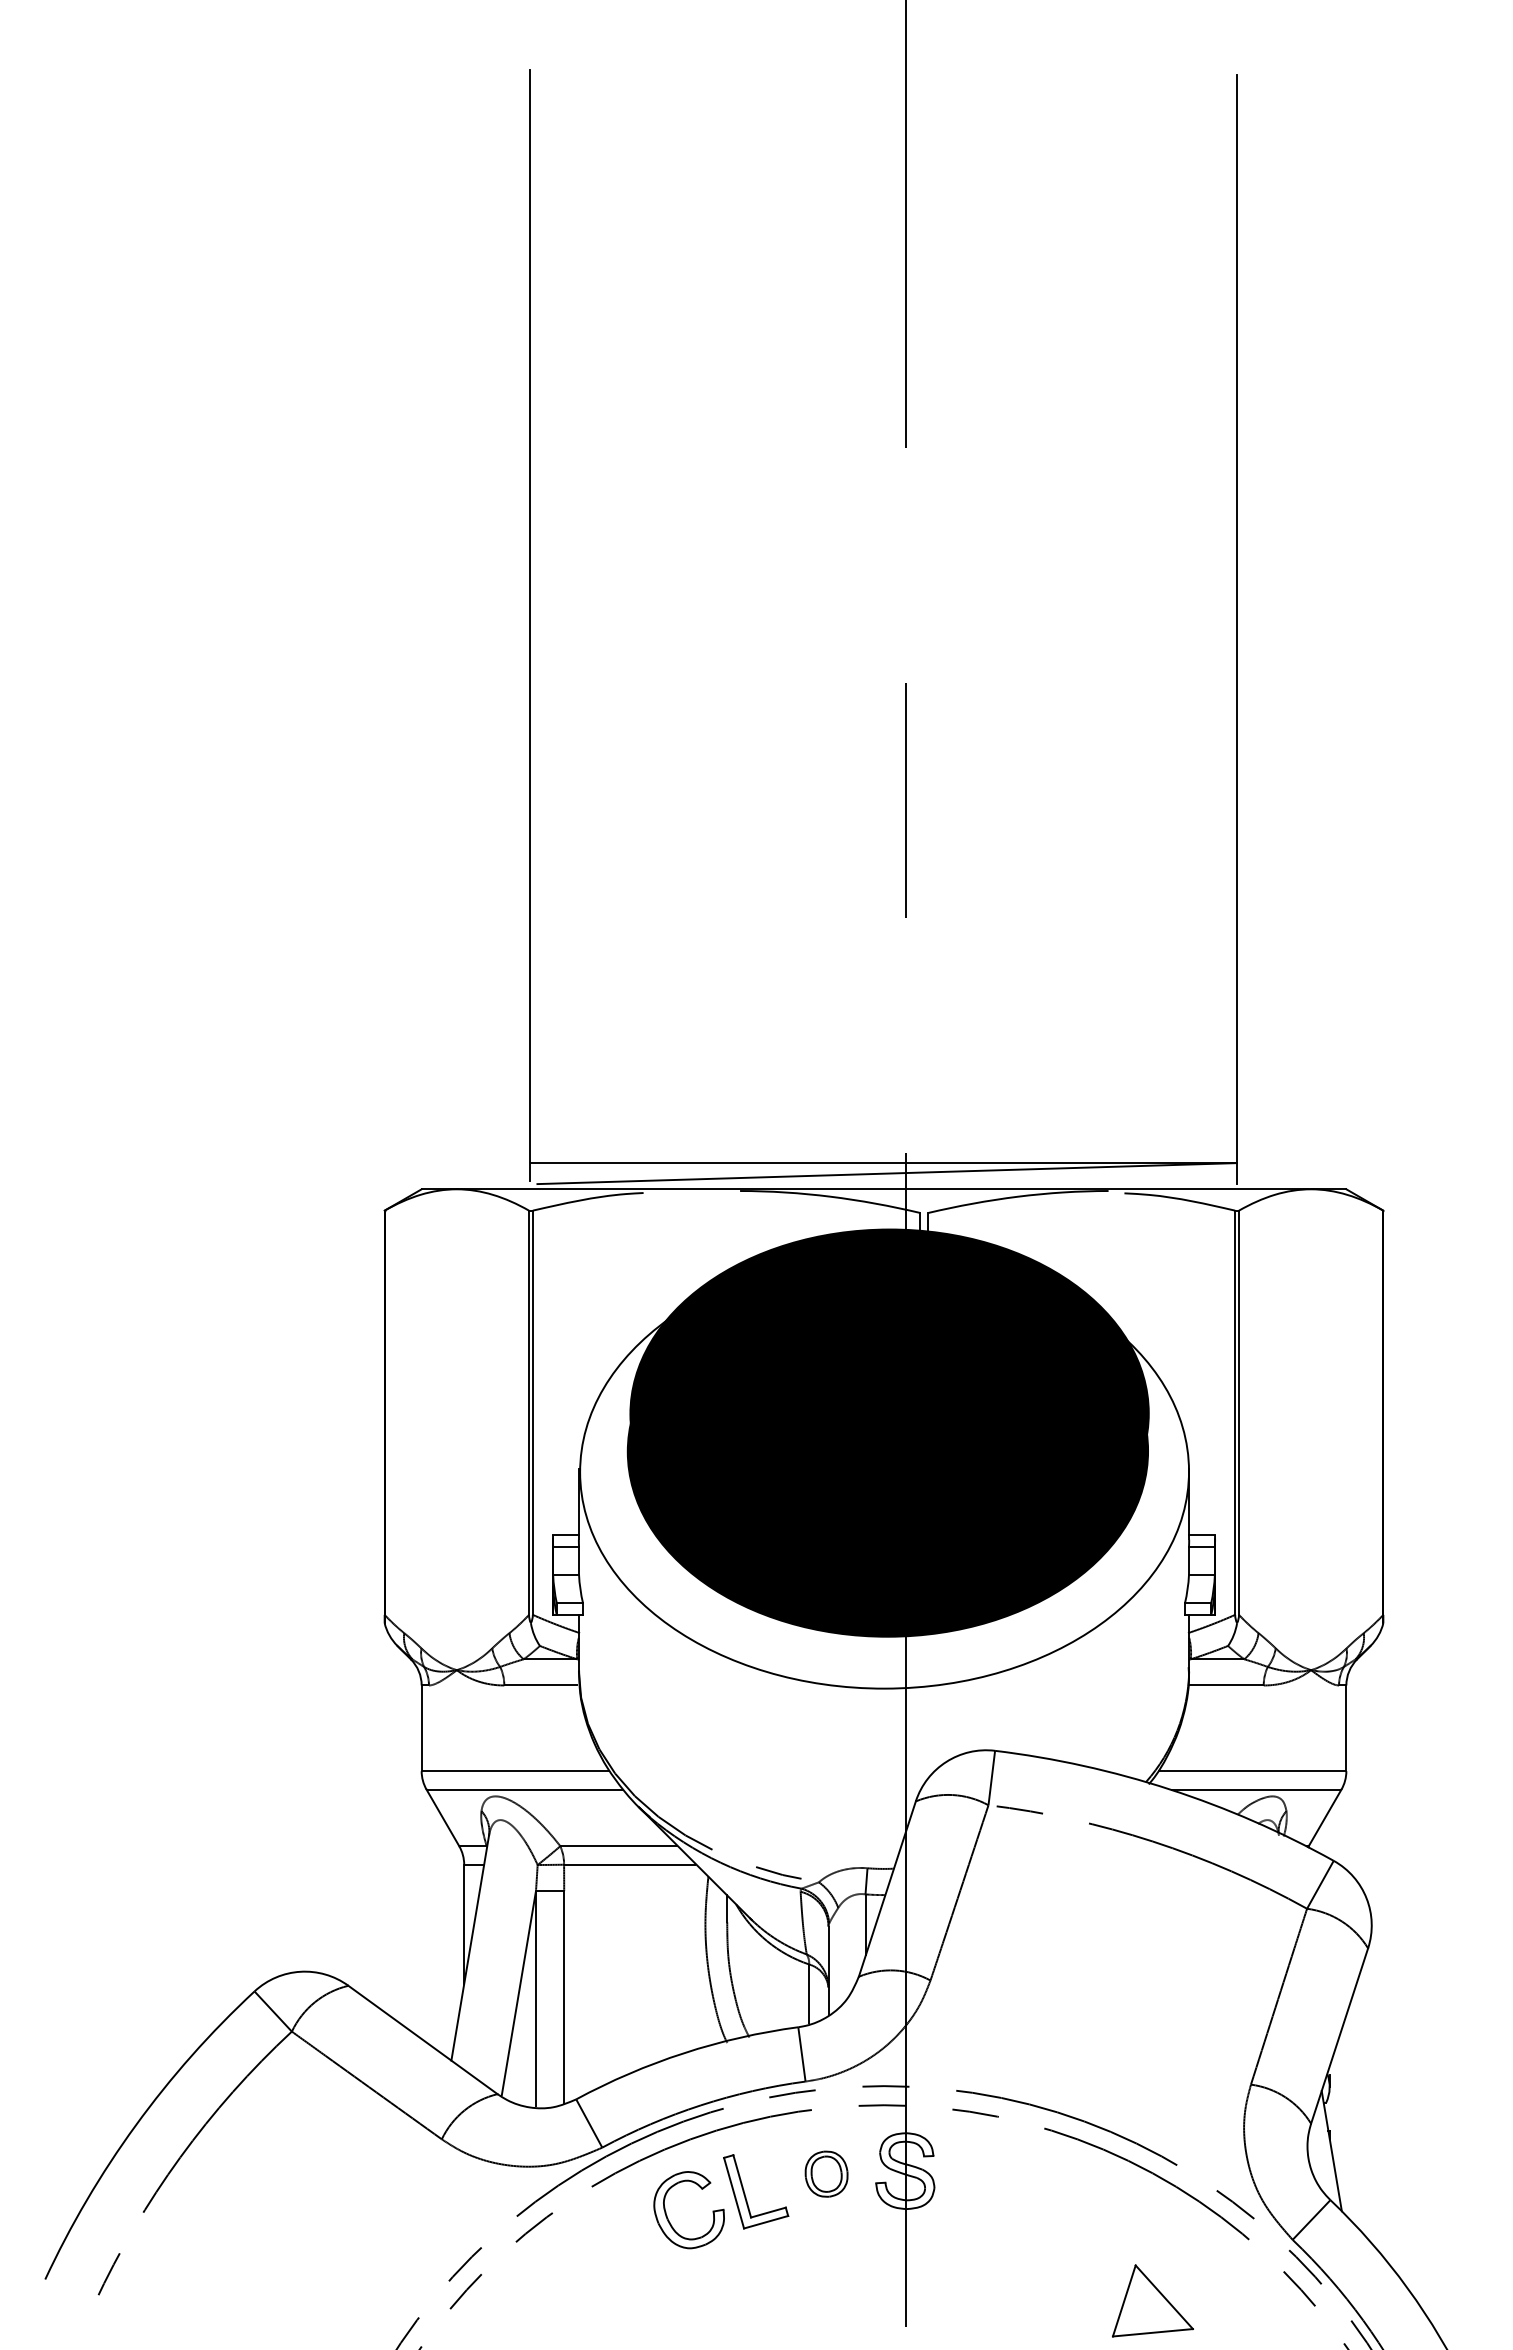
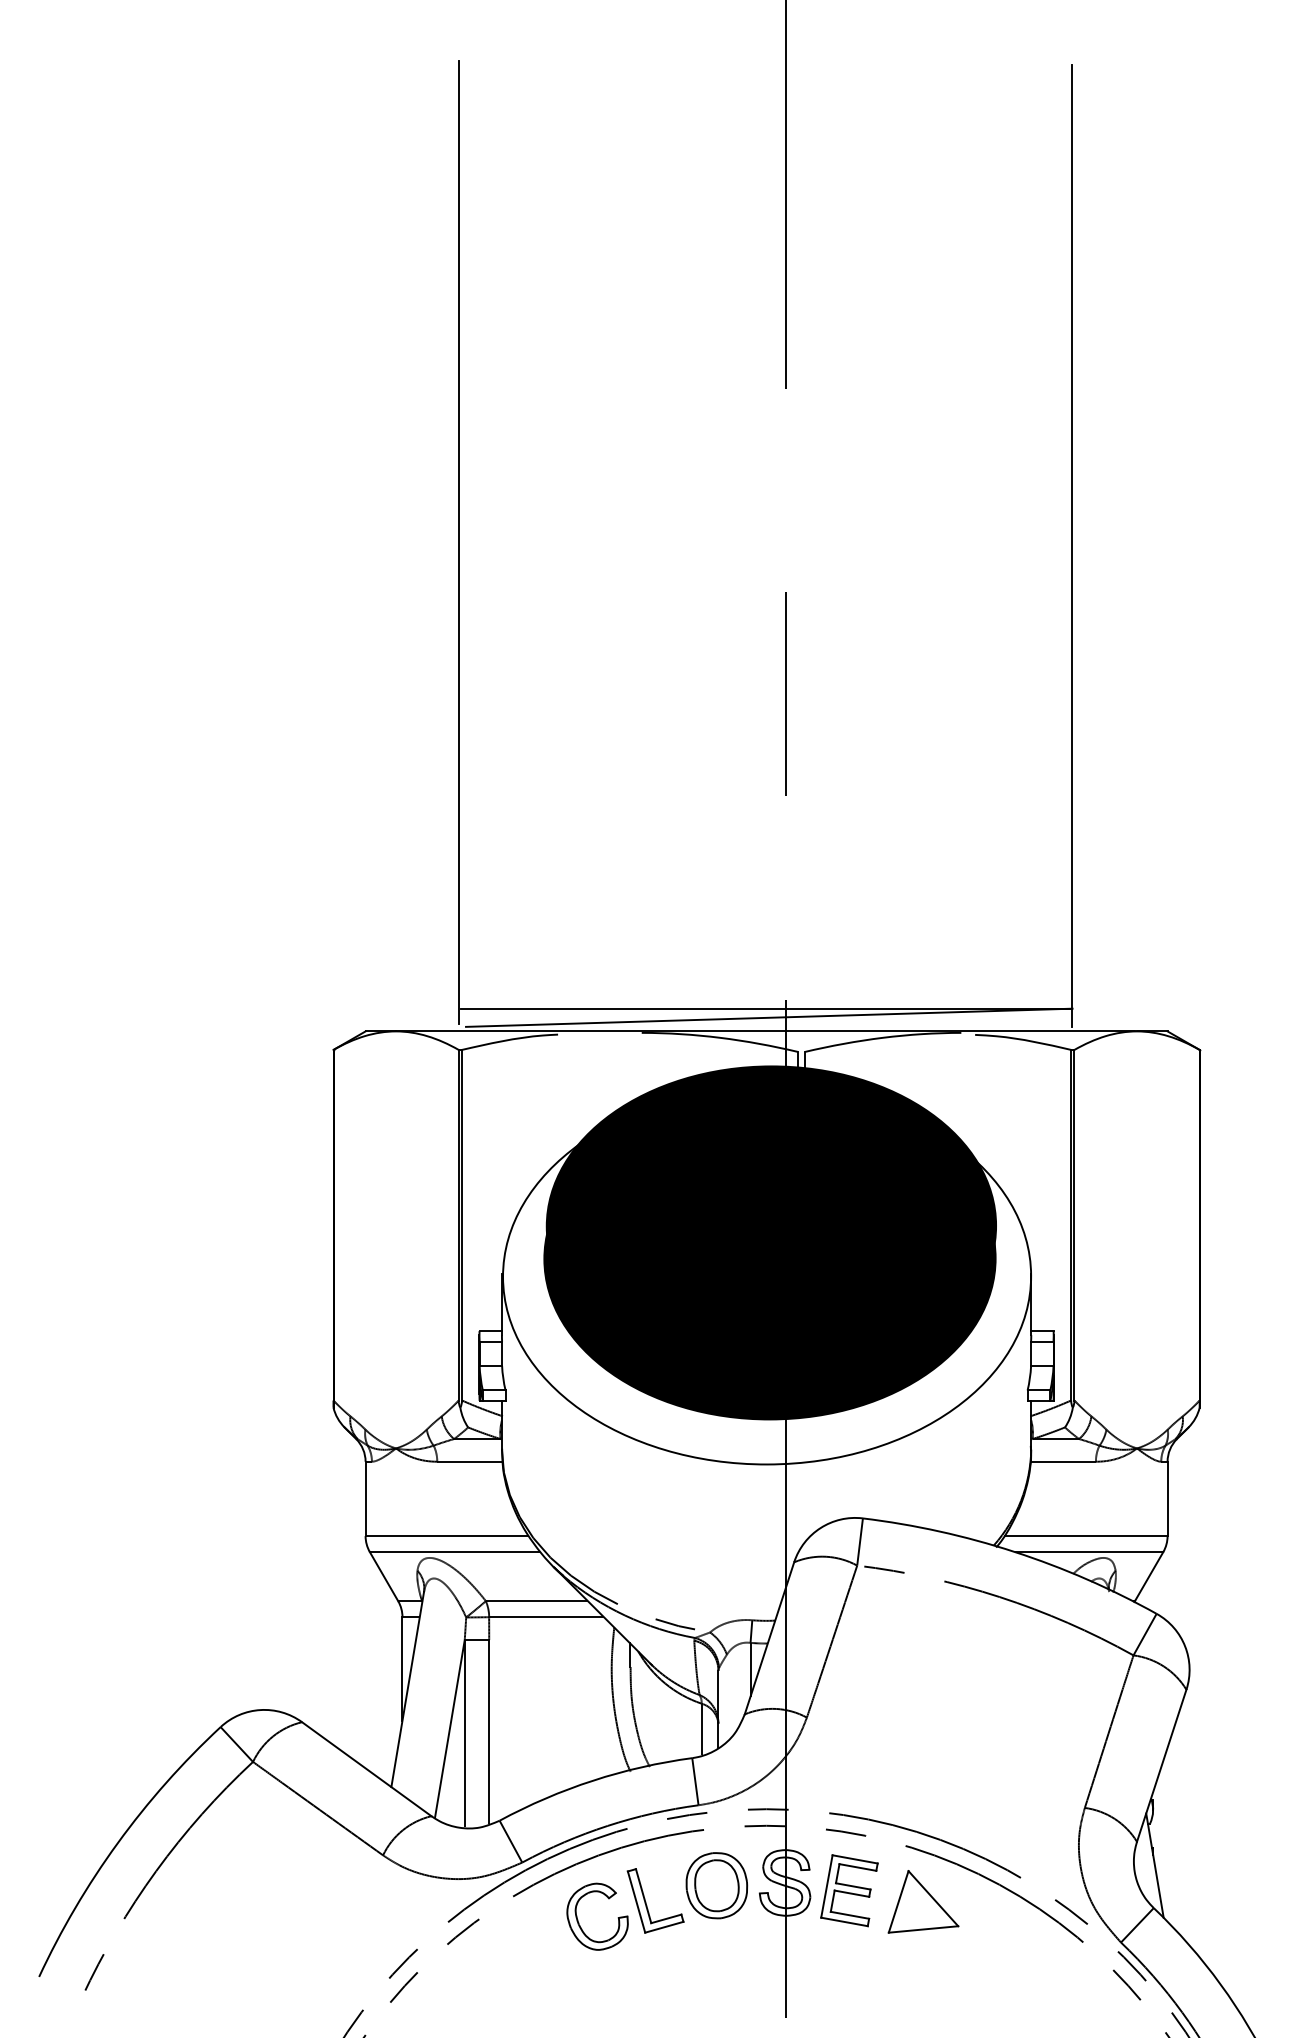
part: (826, 2173) -> (716, 1884), size x1.67
part: (979, 2179) -> (849, 1890), added
part: (1152, 2300) -> (923, 1901), moved

